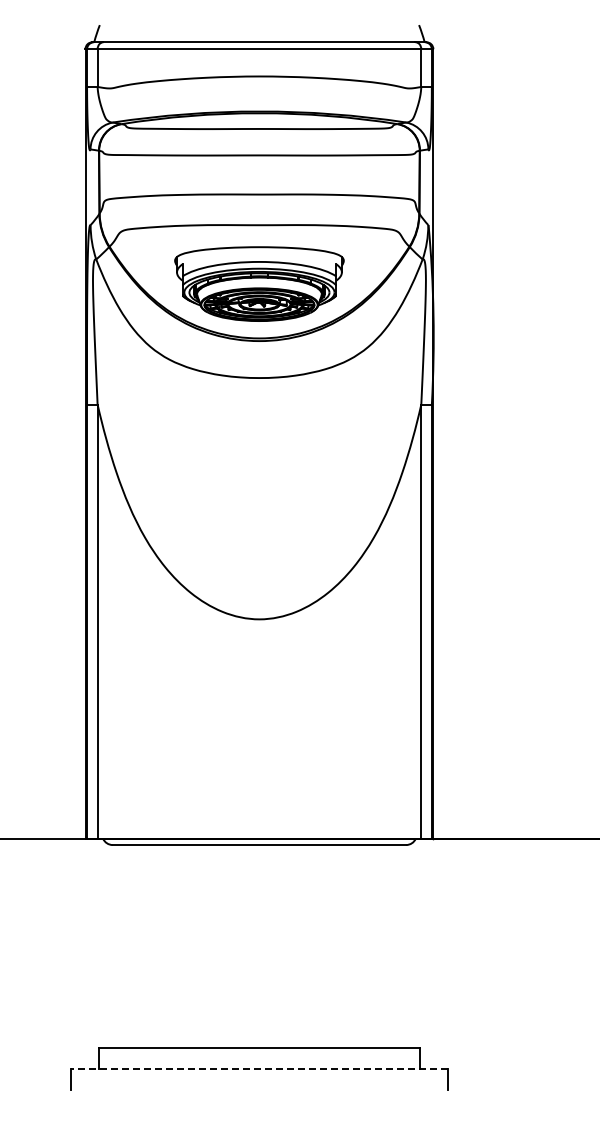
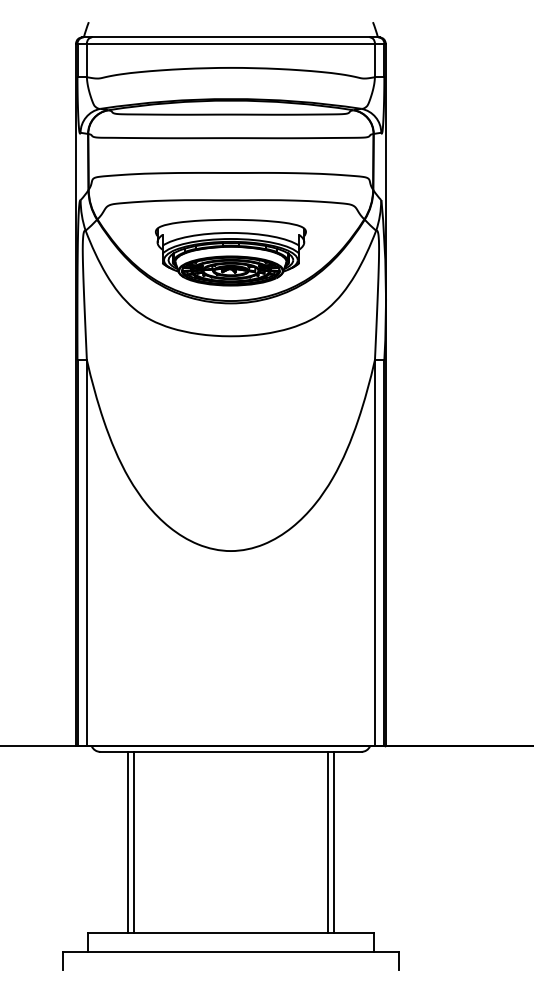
line: (144, 946) -> (128, 842), added
line: (150, 946) -> (133, 842), added
line: (368, 946) -> (327, 842), added
line: (374, 946) -> (333, 842), added
line: (259, 1069) -> (230, 951), dashed -> solid

